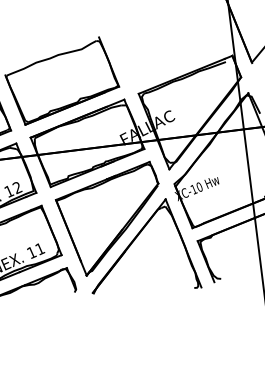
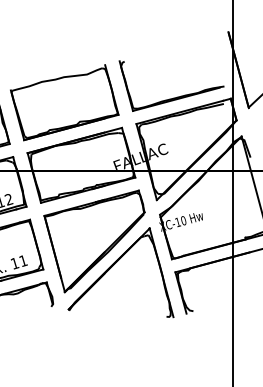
part: (173, 61) -> (173, 97), added

